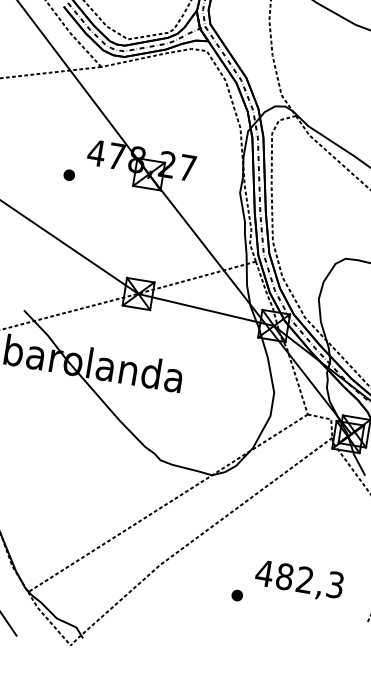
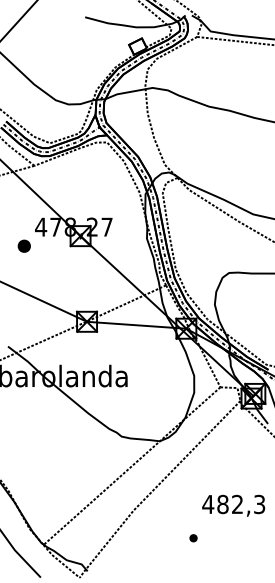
part: (69, 174) -> (24, 245), size x1.6
part: (237, 595) -> (193, 538), moved

